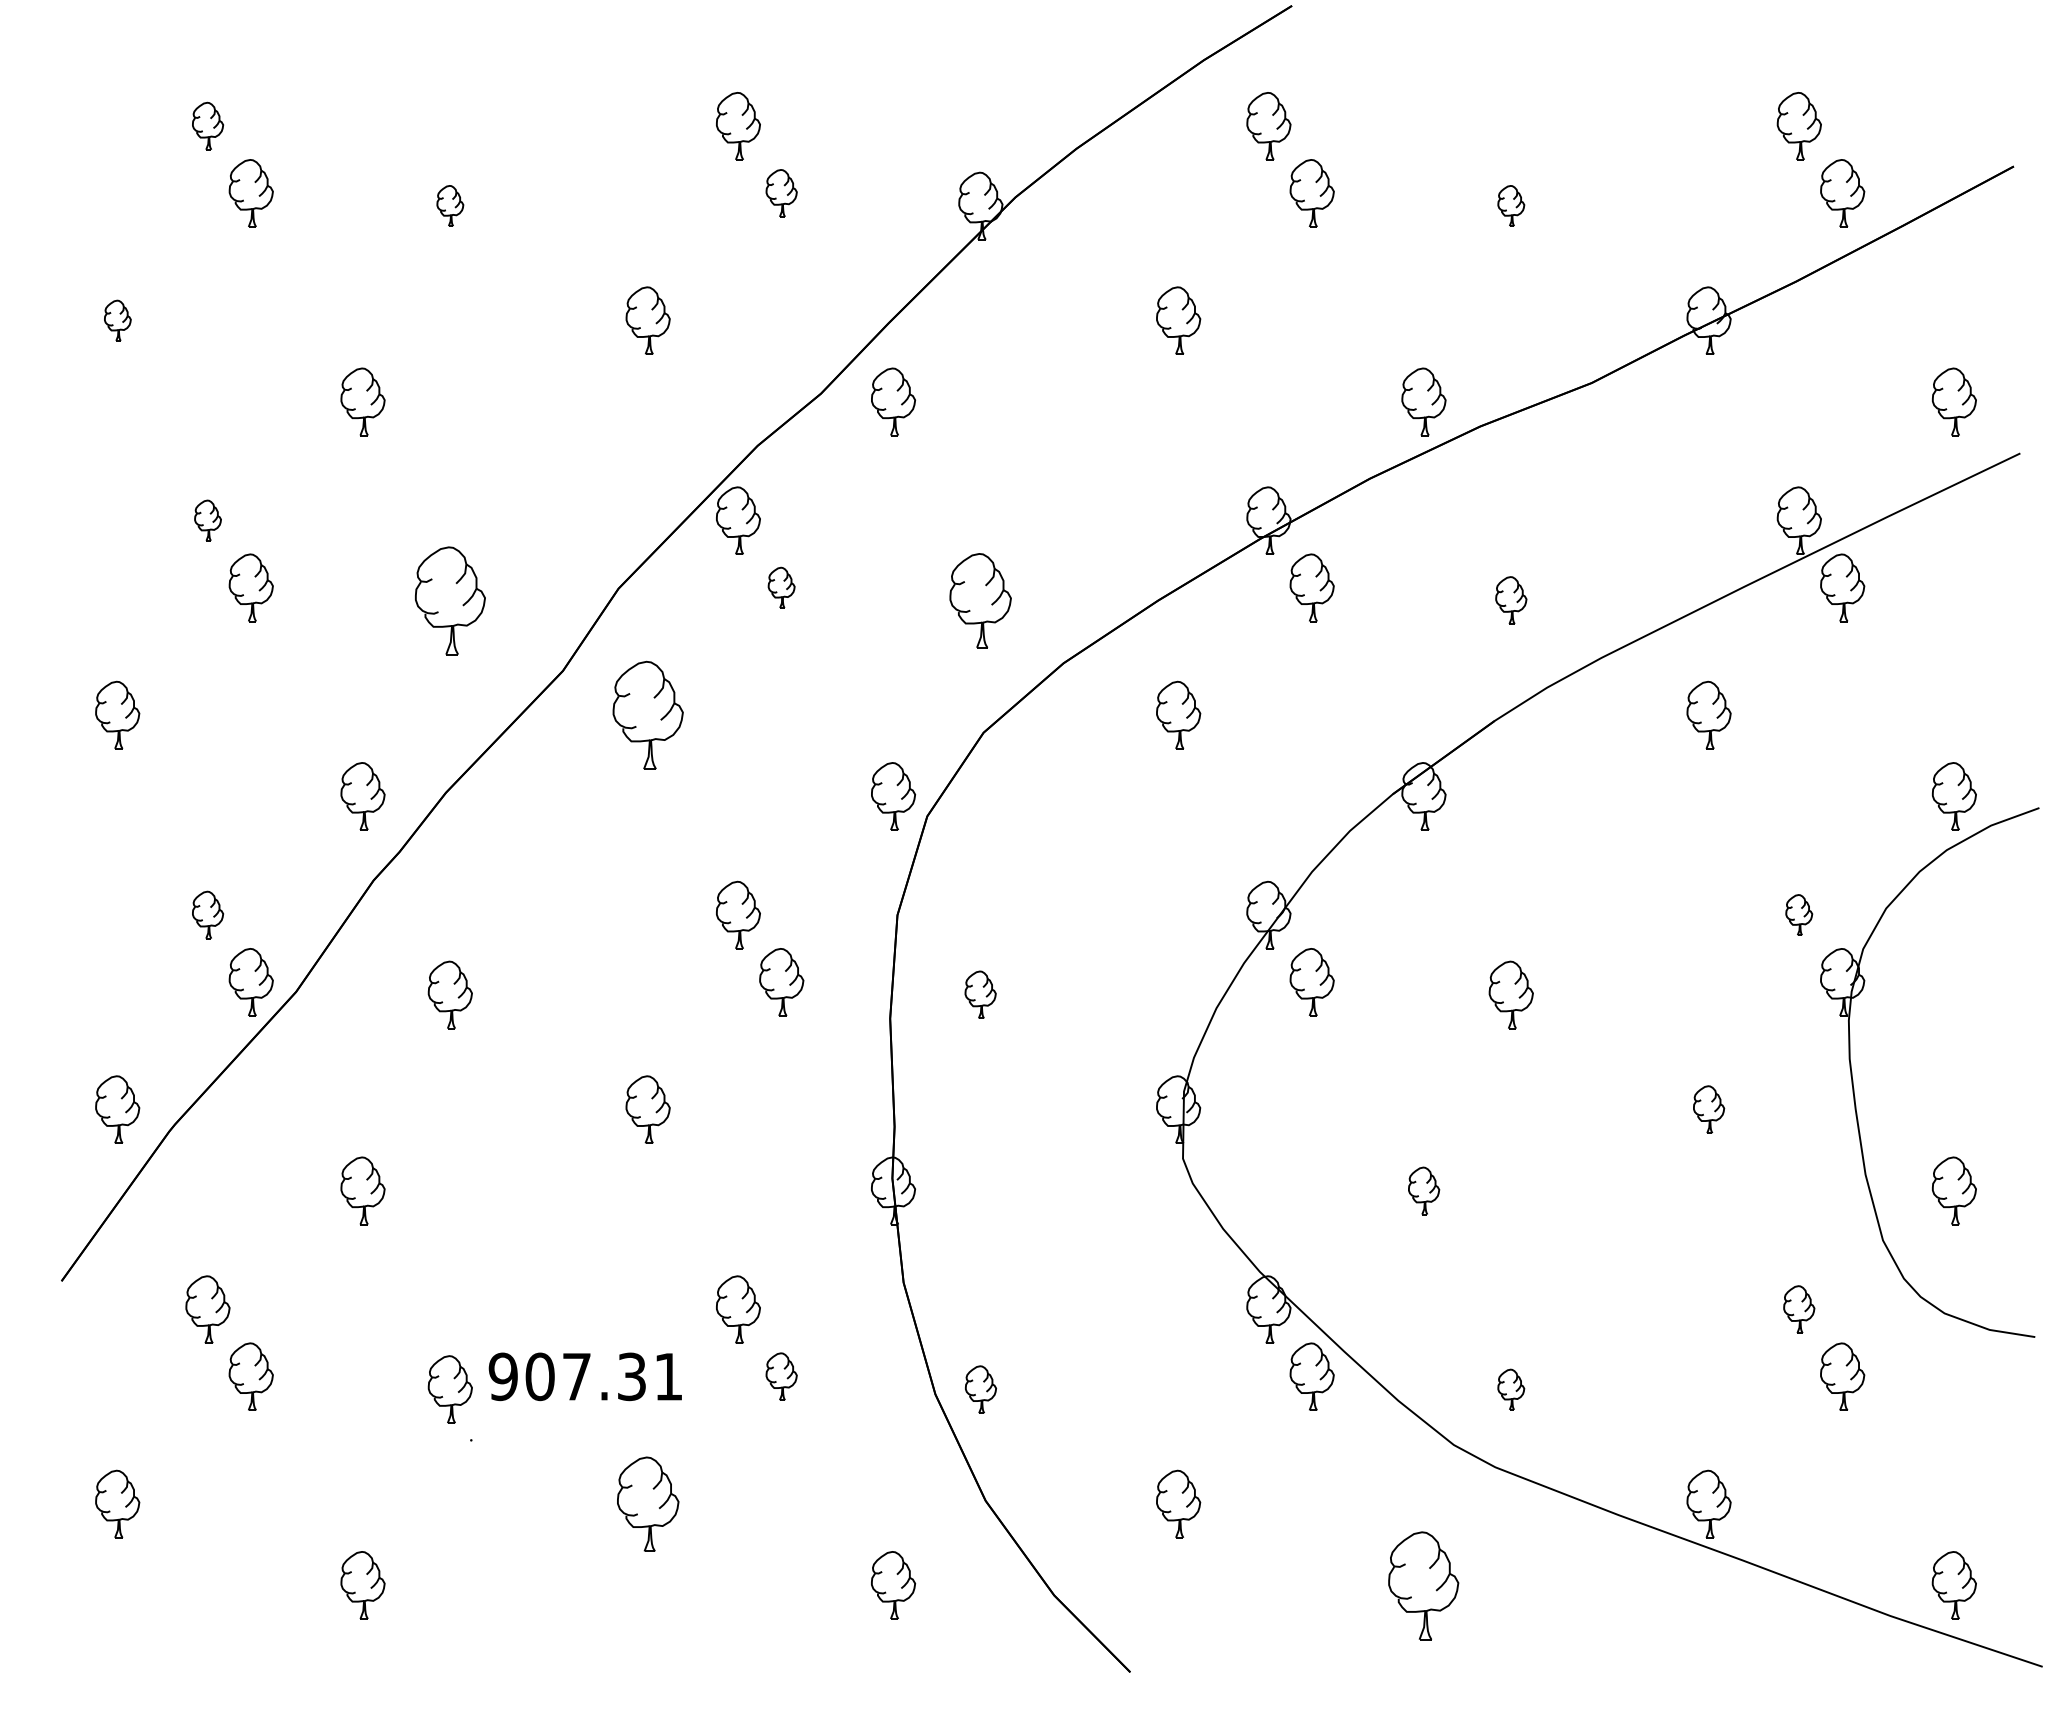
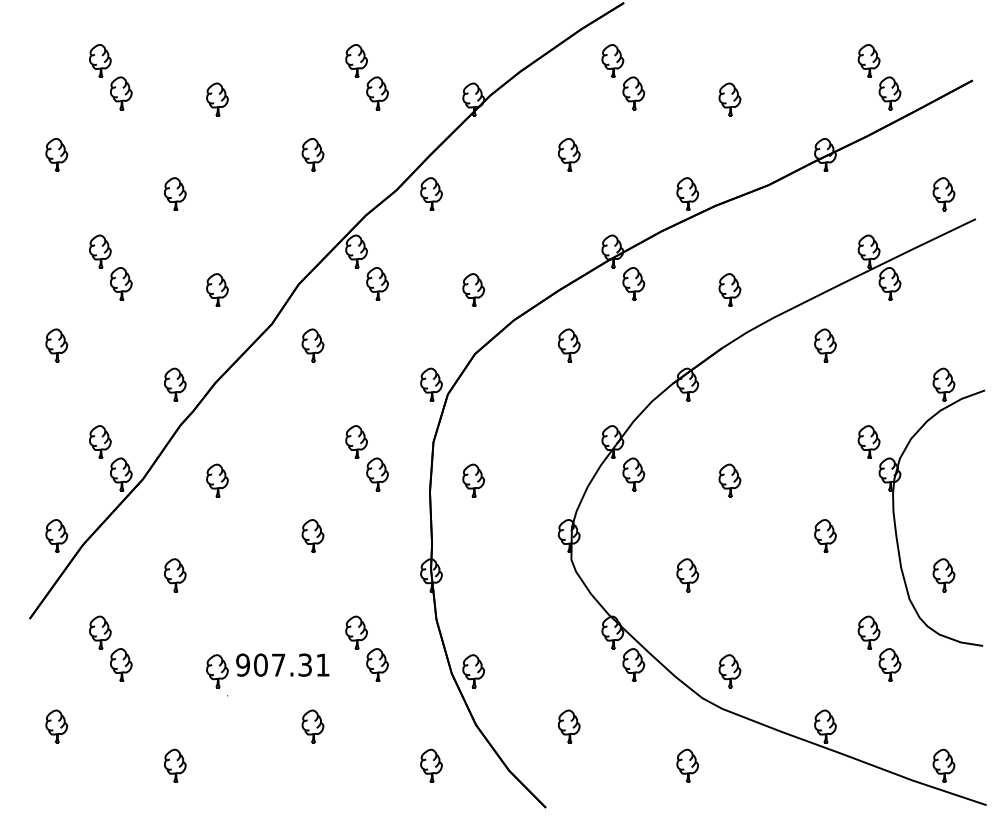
part: (208, 125) -> (100, 60), size x1.43
part: (781, 193) -> (377, 93), size x1.43
part: (450, 205) -> (217, 99), size x1.67
part: (1510, 205) -> (729, 99), size x1.67
part: (117, 319) -> (56, 154), size x1.67
part: (208, 520) -> (100, 251), size x1.67
part: (781, 586) -> (377, 283), size x1.67
part: (450, 599) -> (217, 289), size x0.62
part: (980, 599) -> (473, 289), size x0.71
part: (1510, 599) -> (729, 289), size x1.43
part: (647, 715) -> (312, 345), size x0.62
part: (208, 913) -> (100, 441), size x1.43
part: (1798, 913) -> (868, 441), size x1.67
part: (980, 994) -> (473, 480), size x1.43
part: (1709, 1108) -> (825, 535), size x1.43
part: (1423, 1191) -> (687, 575), size x1.43
part: (1798, 1309) -> (868, 632), size x1.43
part: (781, 1375) -> (377, 664), size x1.43
part: (980, 1389) -> (473, 671), size x1.43
part: (1510, 1389) -> (729, 671), size x1.67
part: (647, 1503) -> (312, 726), size x0.71
part: (1423, 1584) -> (687, 765), size x0.62

